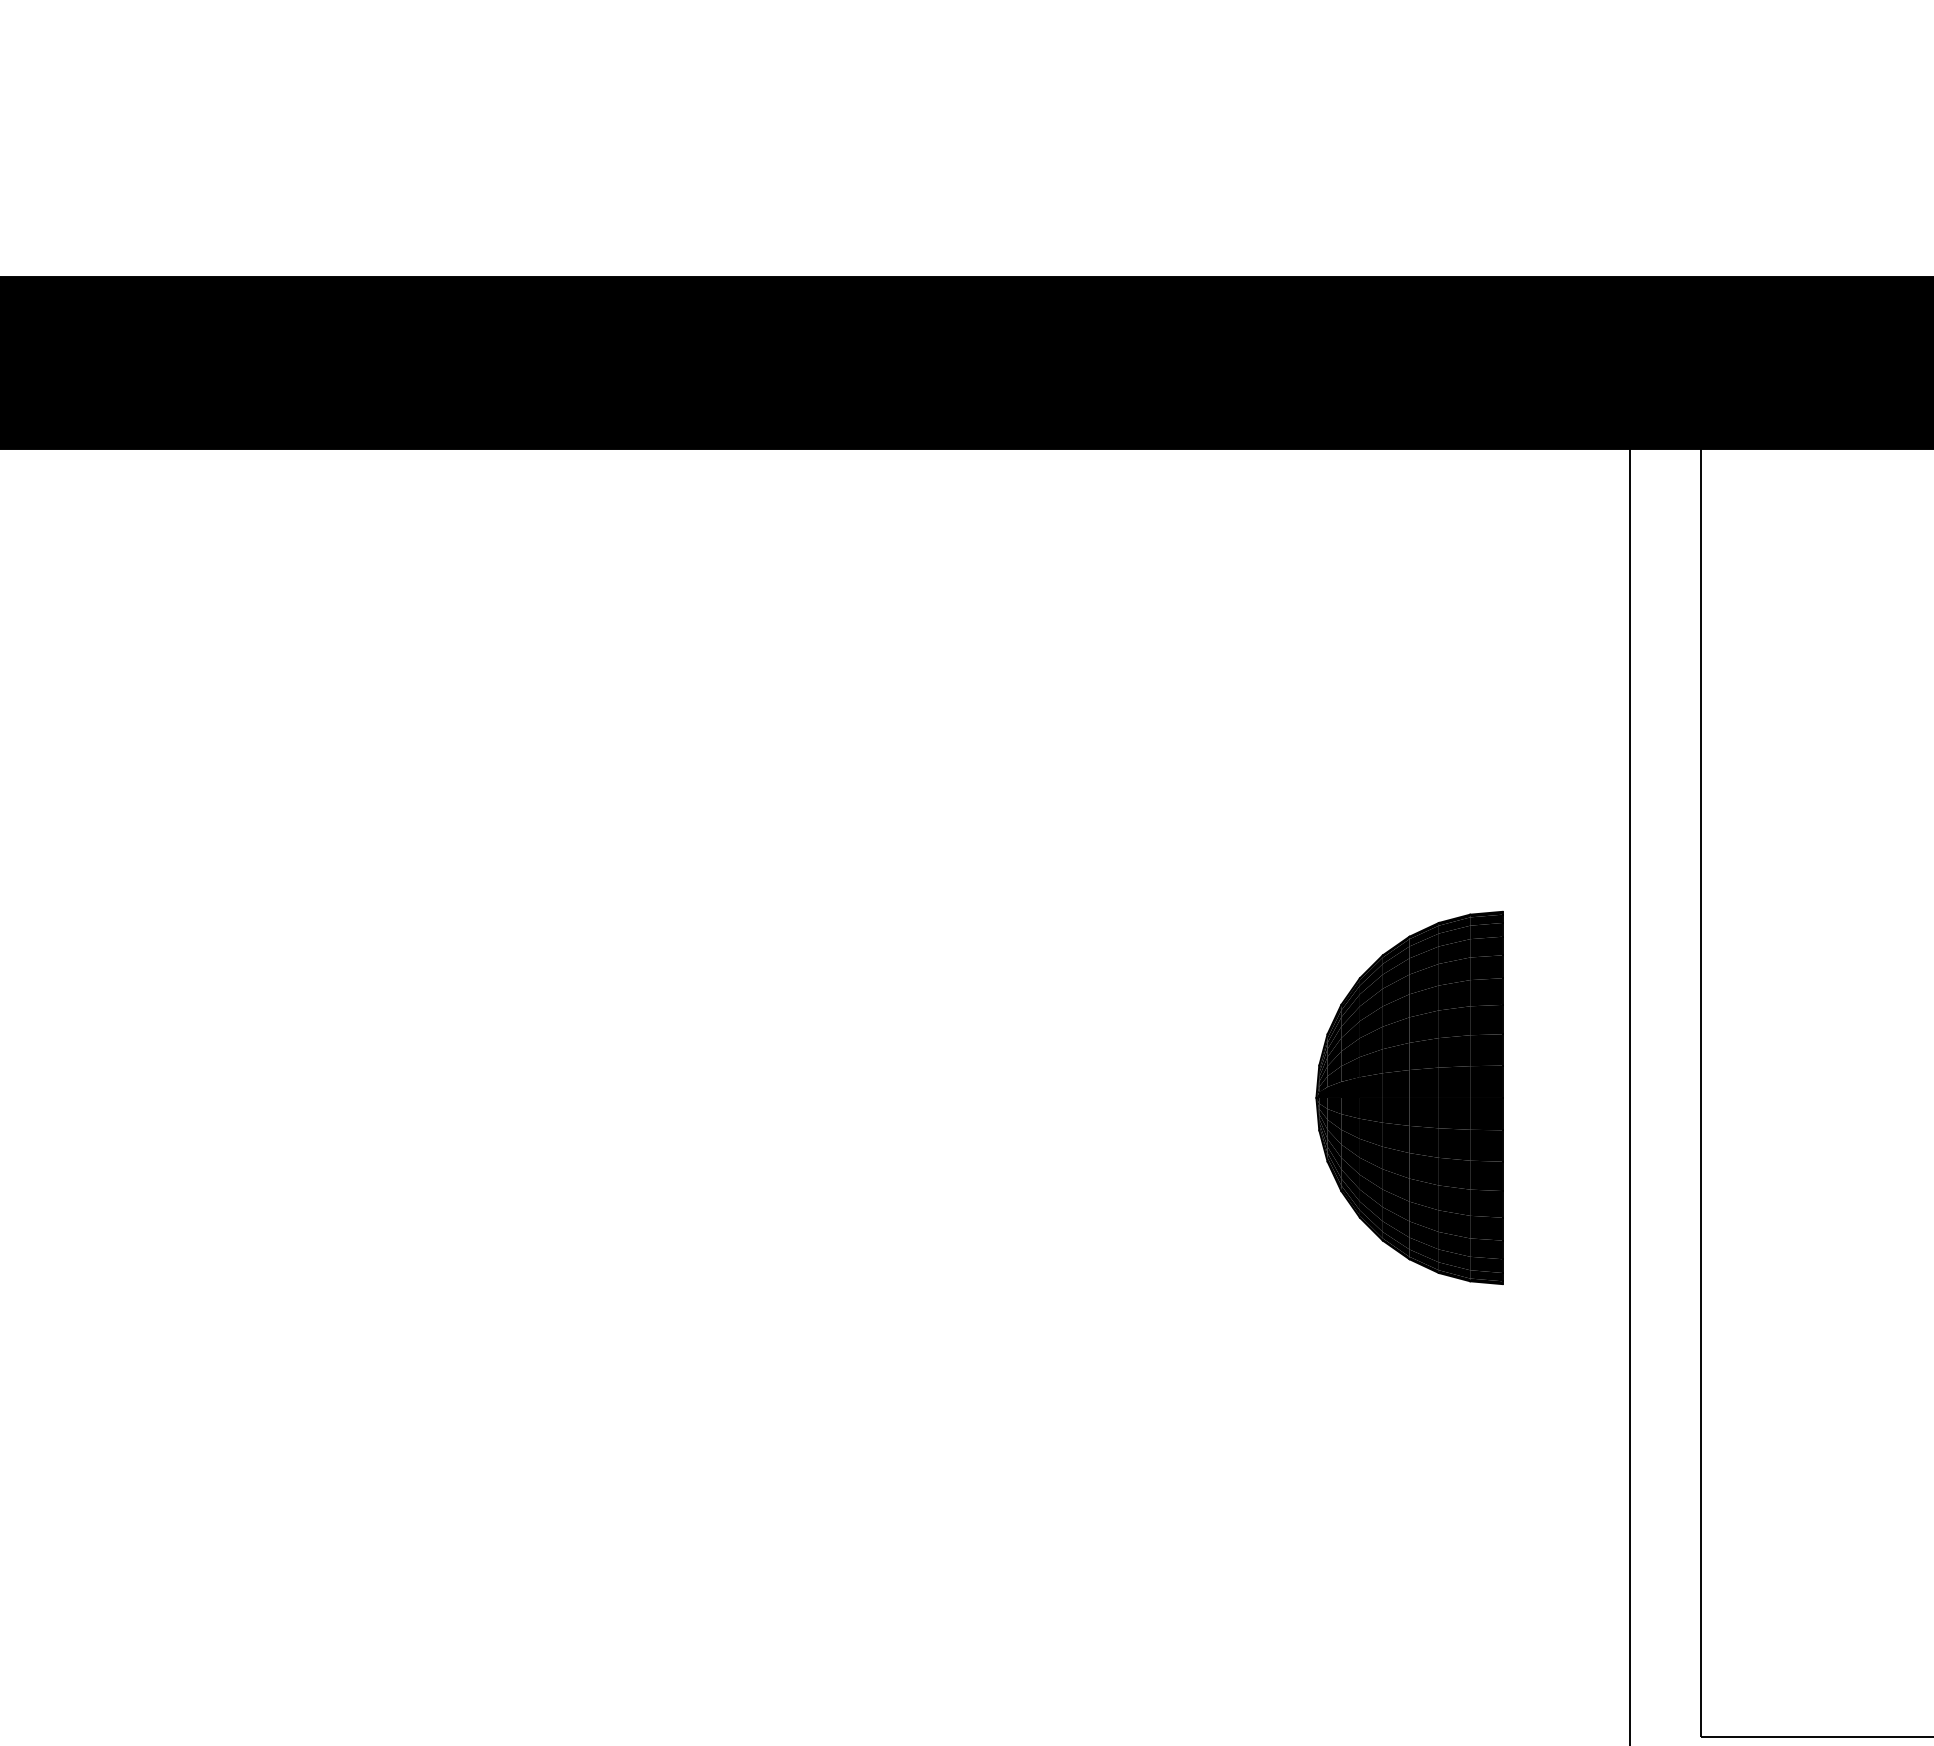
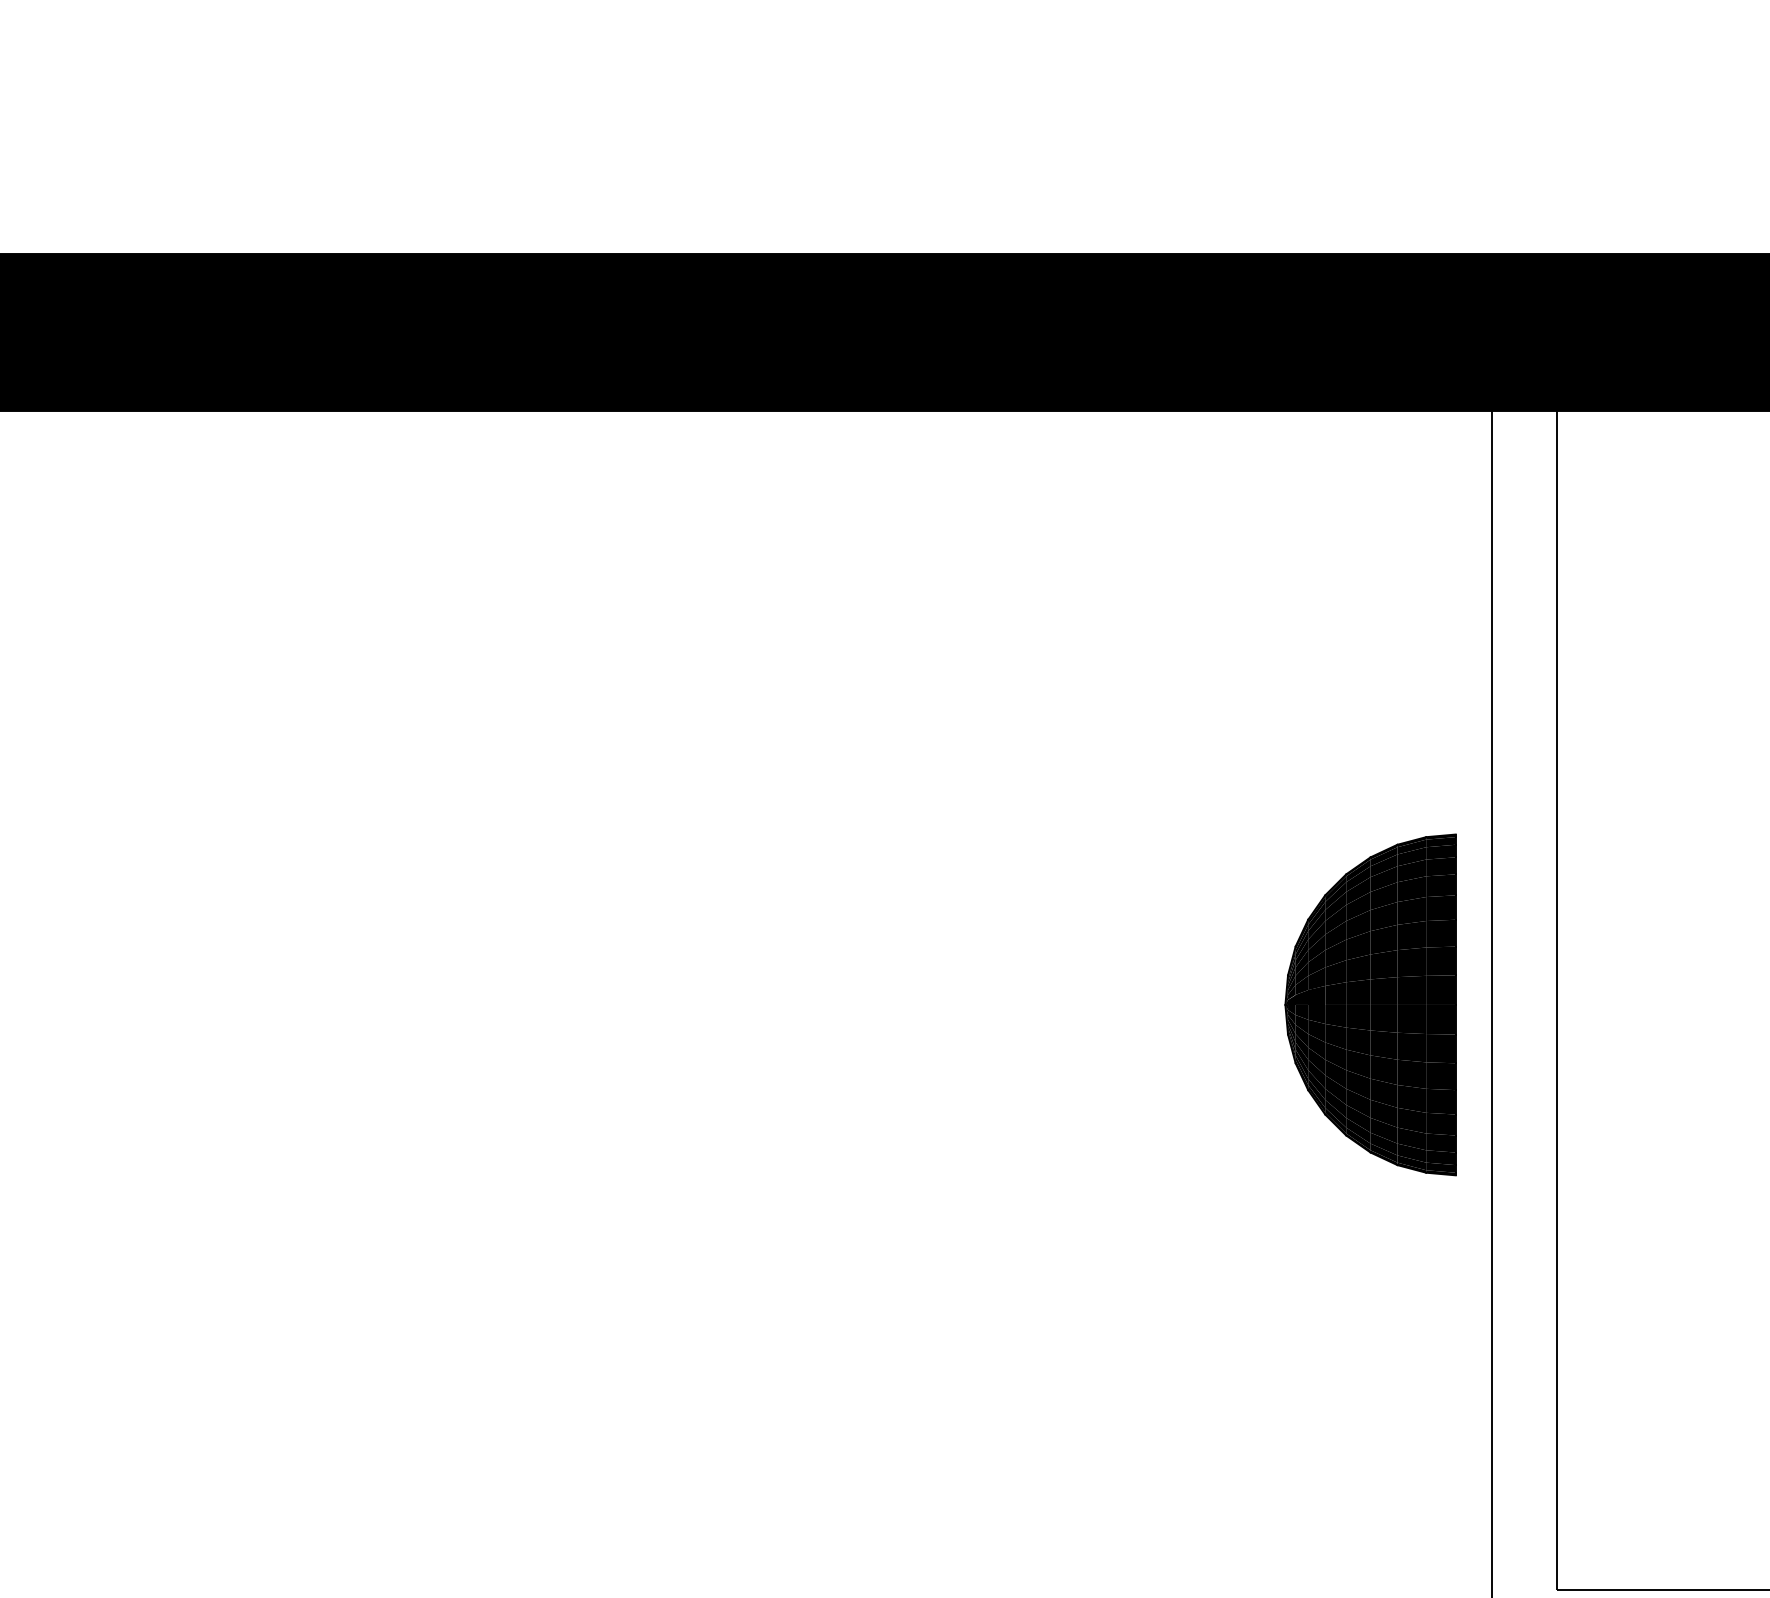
part: (1409, 1097) -> (1370, 1004), moved

